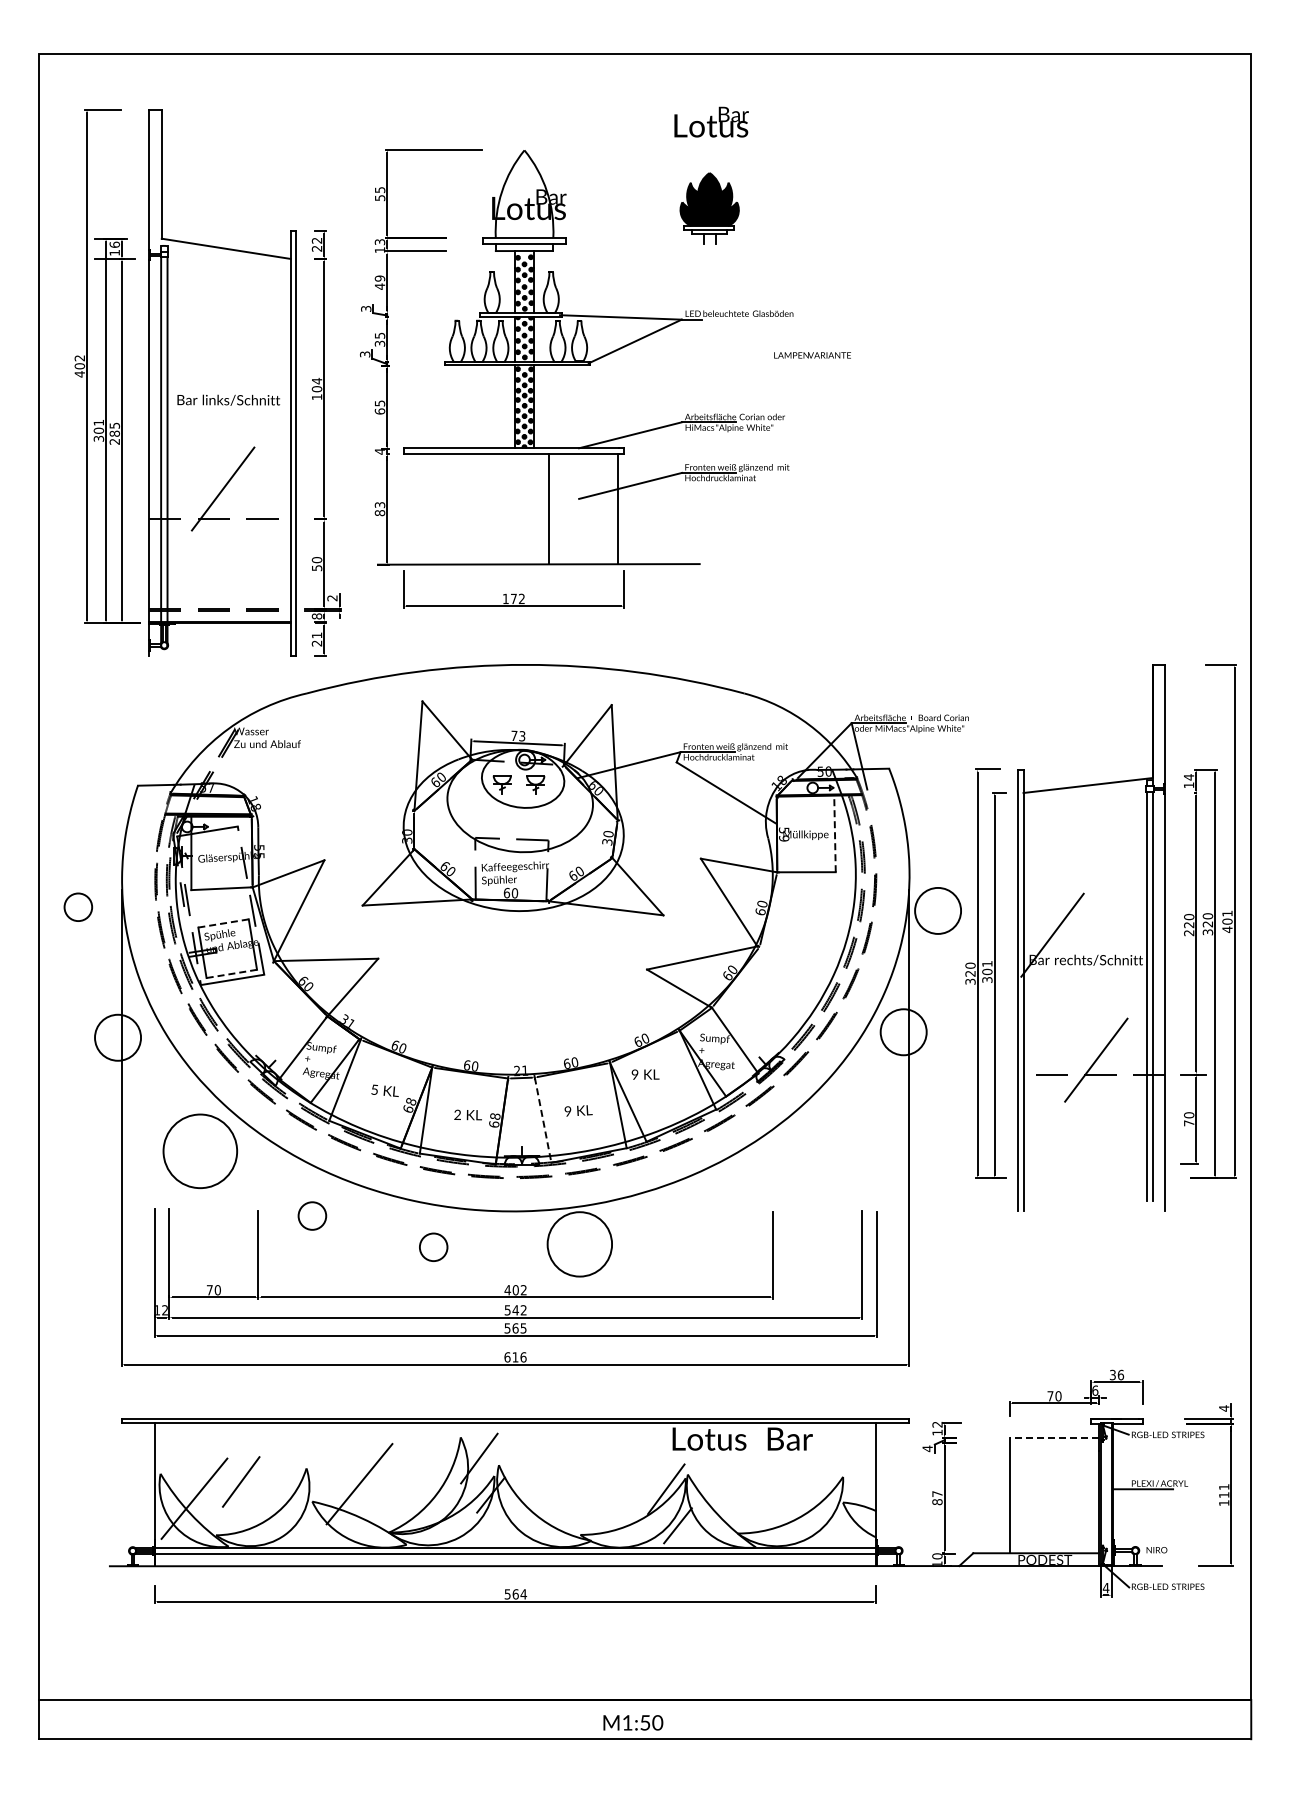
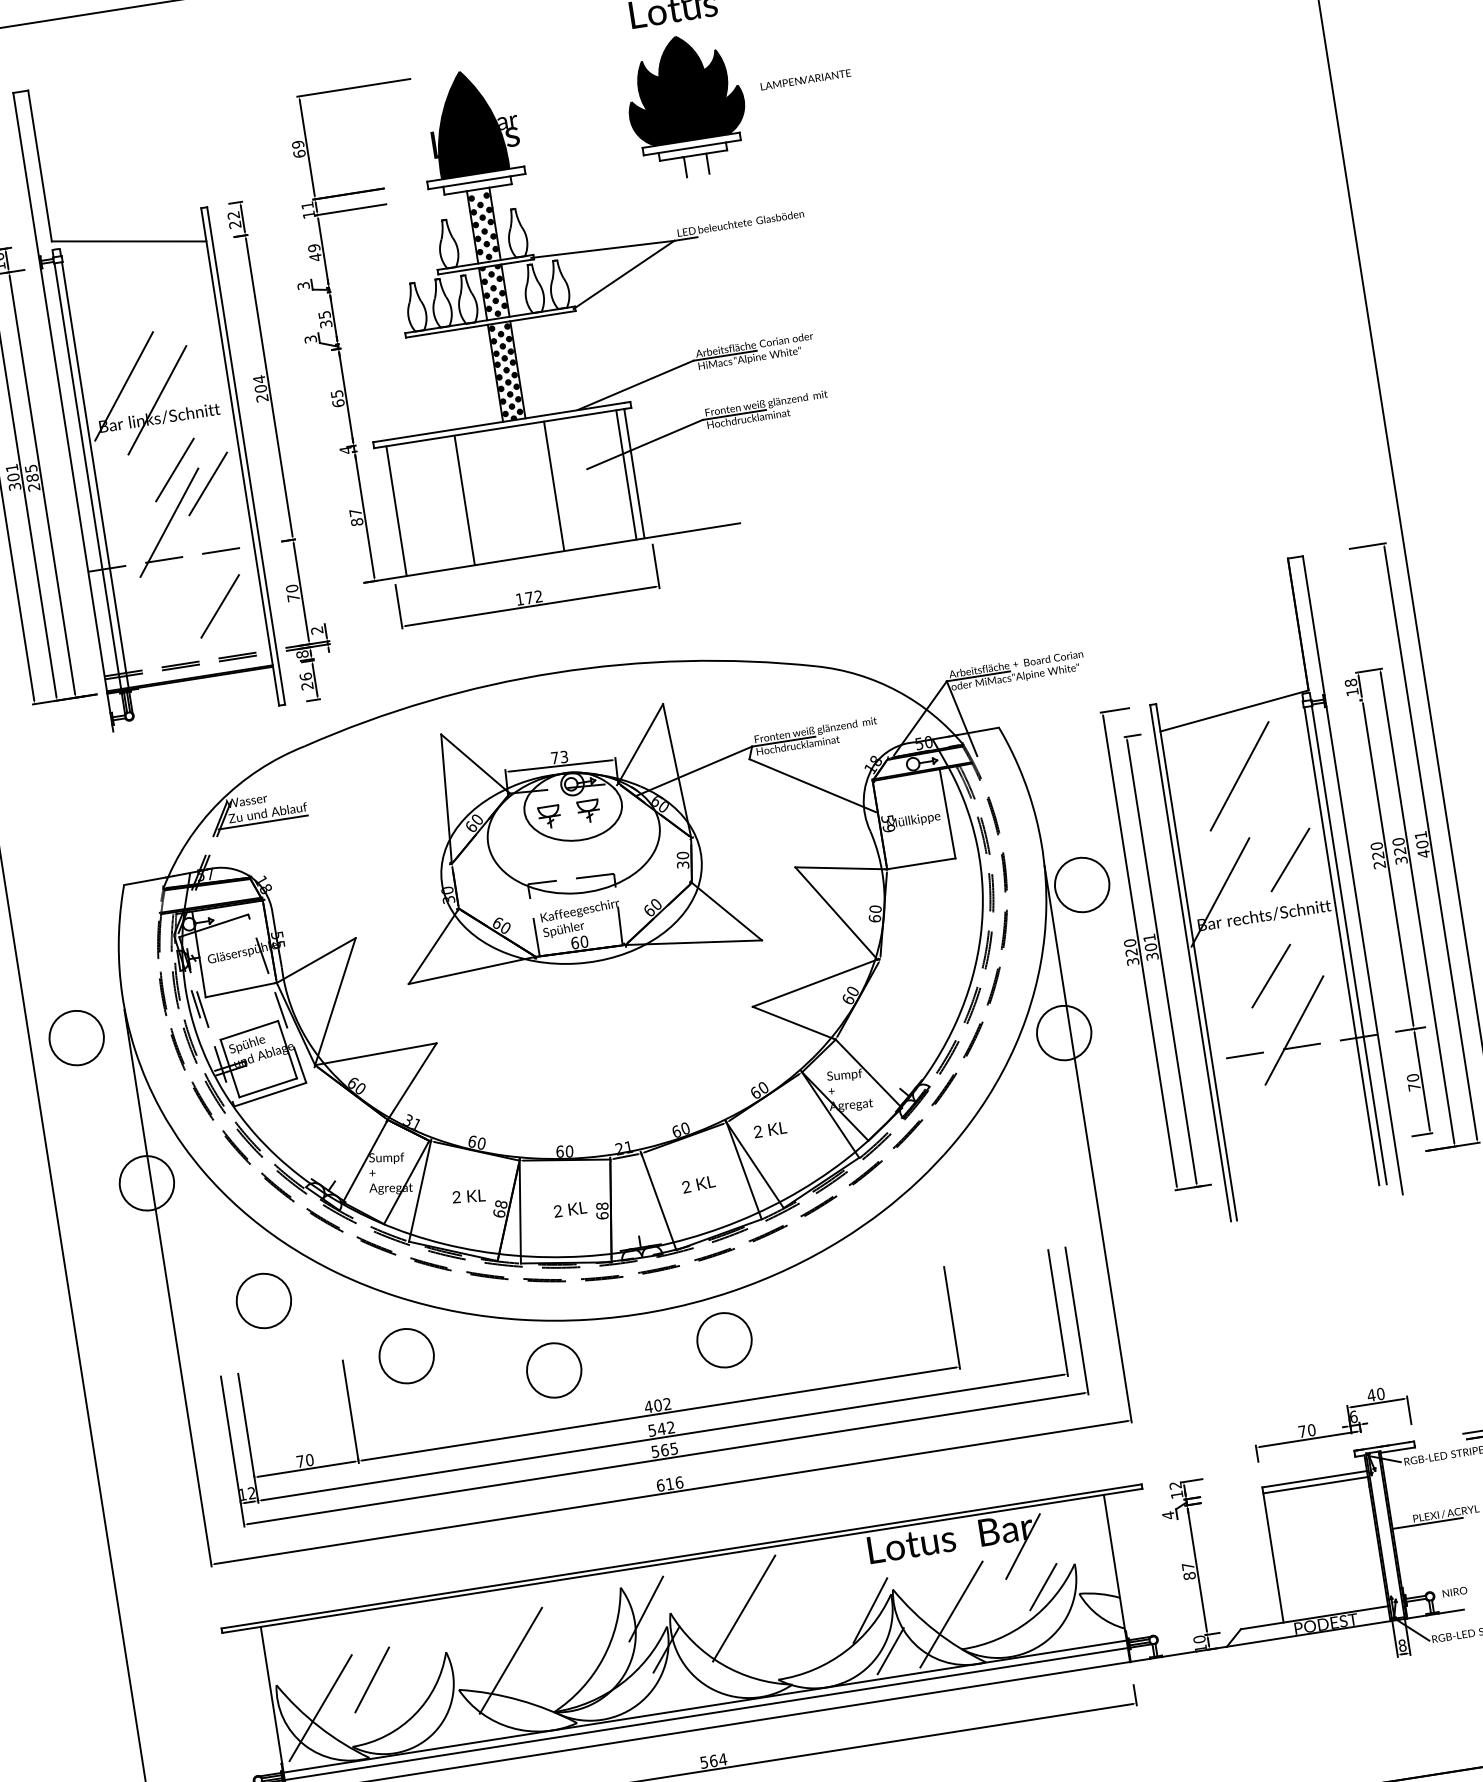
fill: (524, 193) -> (467, 122), added
text: (379, 194) -> (298, 149), 55 -> 69
part: (709, 208) -> (686, 105), size x1.67
text: (379, 242) -> (306, 205), 13 -> 11
text: (812, 355) -> (805, 79), moved
line: (203, 368) -> (124, 385), added
line: (228, 384) -> (156, 399), added
text: (316, 397) -> (261, 398), 104 -> 204
line: (234, 445) -> (174, 469), added
line: (260, 461) -> (207, 483), added
text: (379, 505) -> (355, 513), 83 -> 87
line: (414, 508) -> (396, 510), added
line: (472, 508) -> (464, 499), added
line: (611, 508) -> (626, 474), added
line: (254, 565) -> (220, 606), added
text: (317, 568) -> (294, 598), 50 -> 70
text: (316, 635) -> (305, 676), 21 -> 26
line: (262, 751) -> (263, 822), added
text: (1188, 777) -> (1350, 683), 14 -> 18
line: (834, 833) -> (946, 813), dashed -> solid
line: (1083, 840) -> (1239, 776), added
circle: (78, 907) -> (76, 1038), size x1.67
line: (1115, 916) -> (1290, 859), added
line: (223, 923) -> (249, 1030), dashed -> solid
line: (231, 973) -> (267, 1087), dashed -> solid
line: (1083, 1011) -> (1270, 975), added
text: (634, 1075) -> (757, 1132), 9 -> 2
text: (374, 1089) -> (456, 1196), 5 -> 2
text: (567, 1112) -> (685, 1188), 9 -> 2
line: (543, 1120) -> (659, 1202), dashed -> solid
circle: (200, 1151) -> (264, 1301), size x0.62
circle: (312, 1215) -> (406, 1355), size x1.67
circle: (579, 1244) -> (724, 1340), size x0.71
circle: (433, 1247) -> (554, 1370), size x1.67
text: (1116, 1374) -> (1375, 1394), 36 -> 40
line: (1054, 1437) -> (1314, 1479), dashed -> solid
line: (1054, 1442) -> (1315, 1484), added
line: (801, 1455) -> (1022, 1546), added
line: (561, 1470) -> (744, 1607), added
line: (813, 1491) -> (1042, 1586), added
line: (733, 1503) -> (951, 1614), added
text: (1105, 1587) -> (1401, 1645), 4 -> 8

